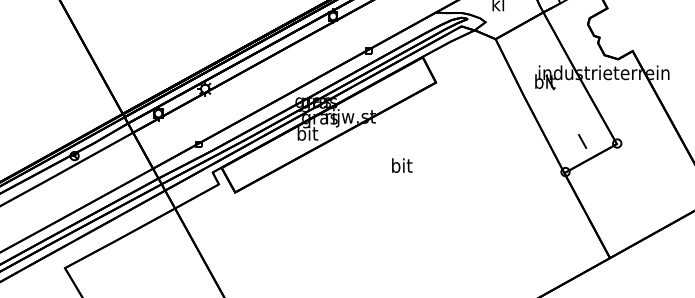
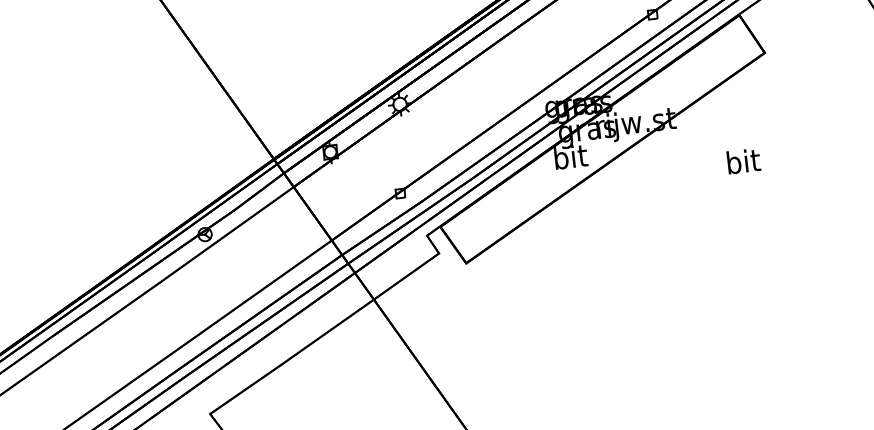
text: (402, 165) -> (744, 161), moved

